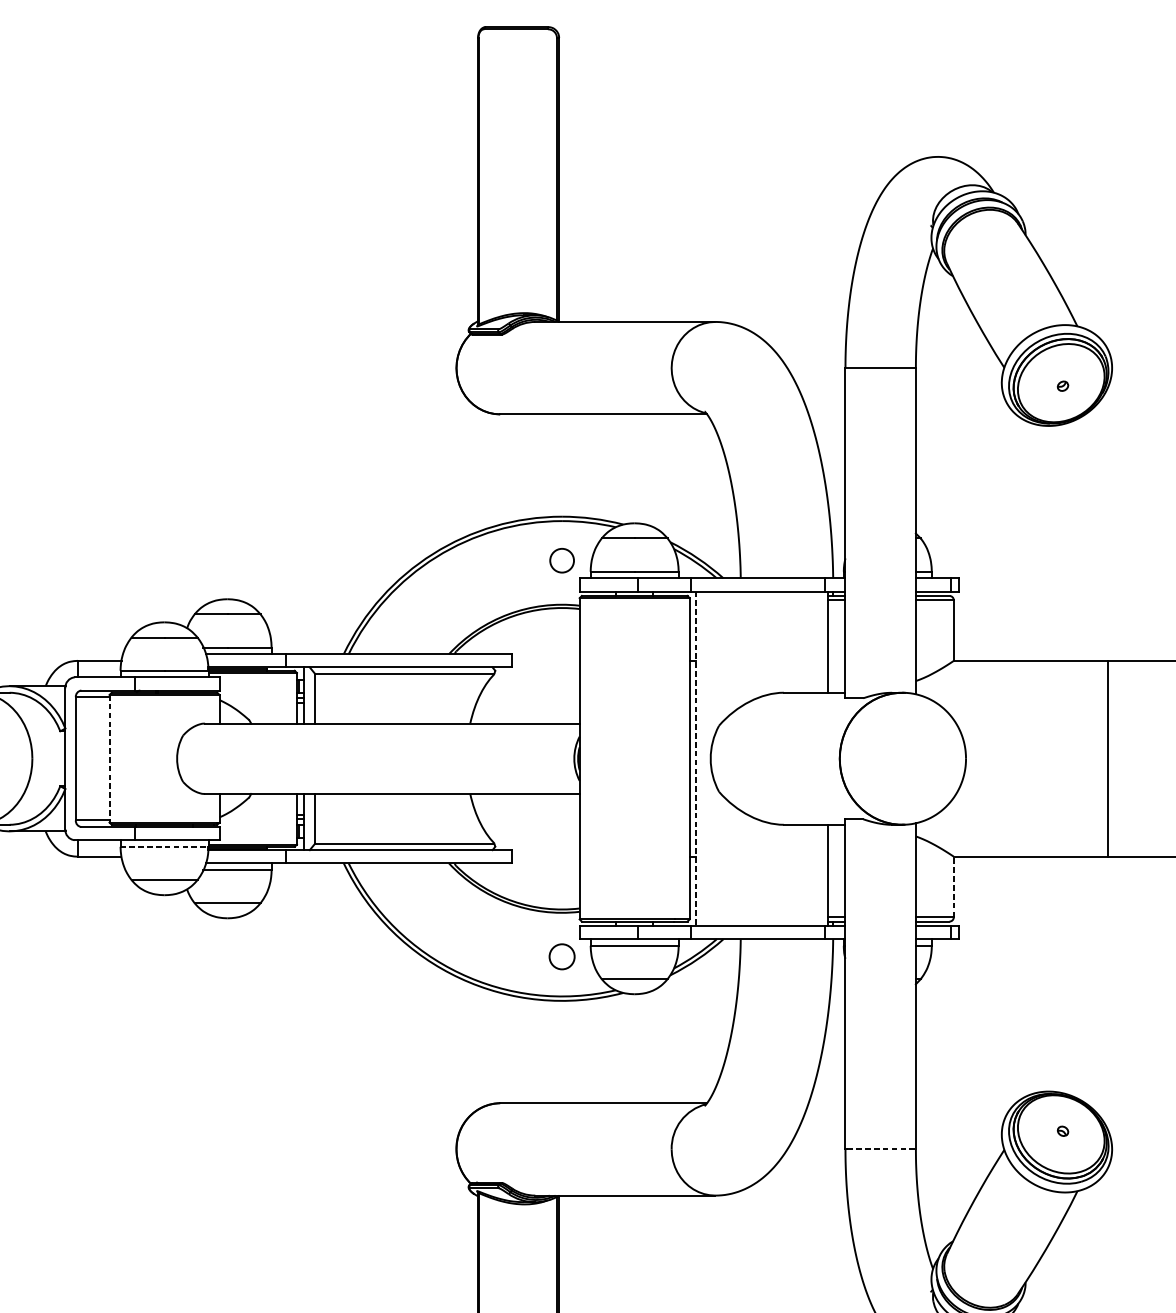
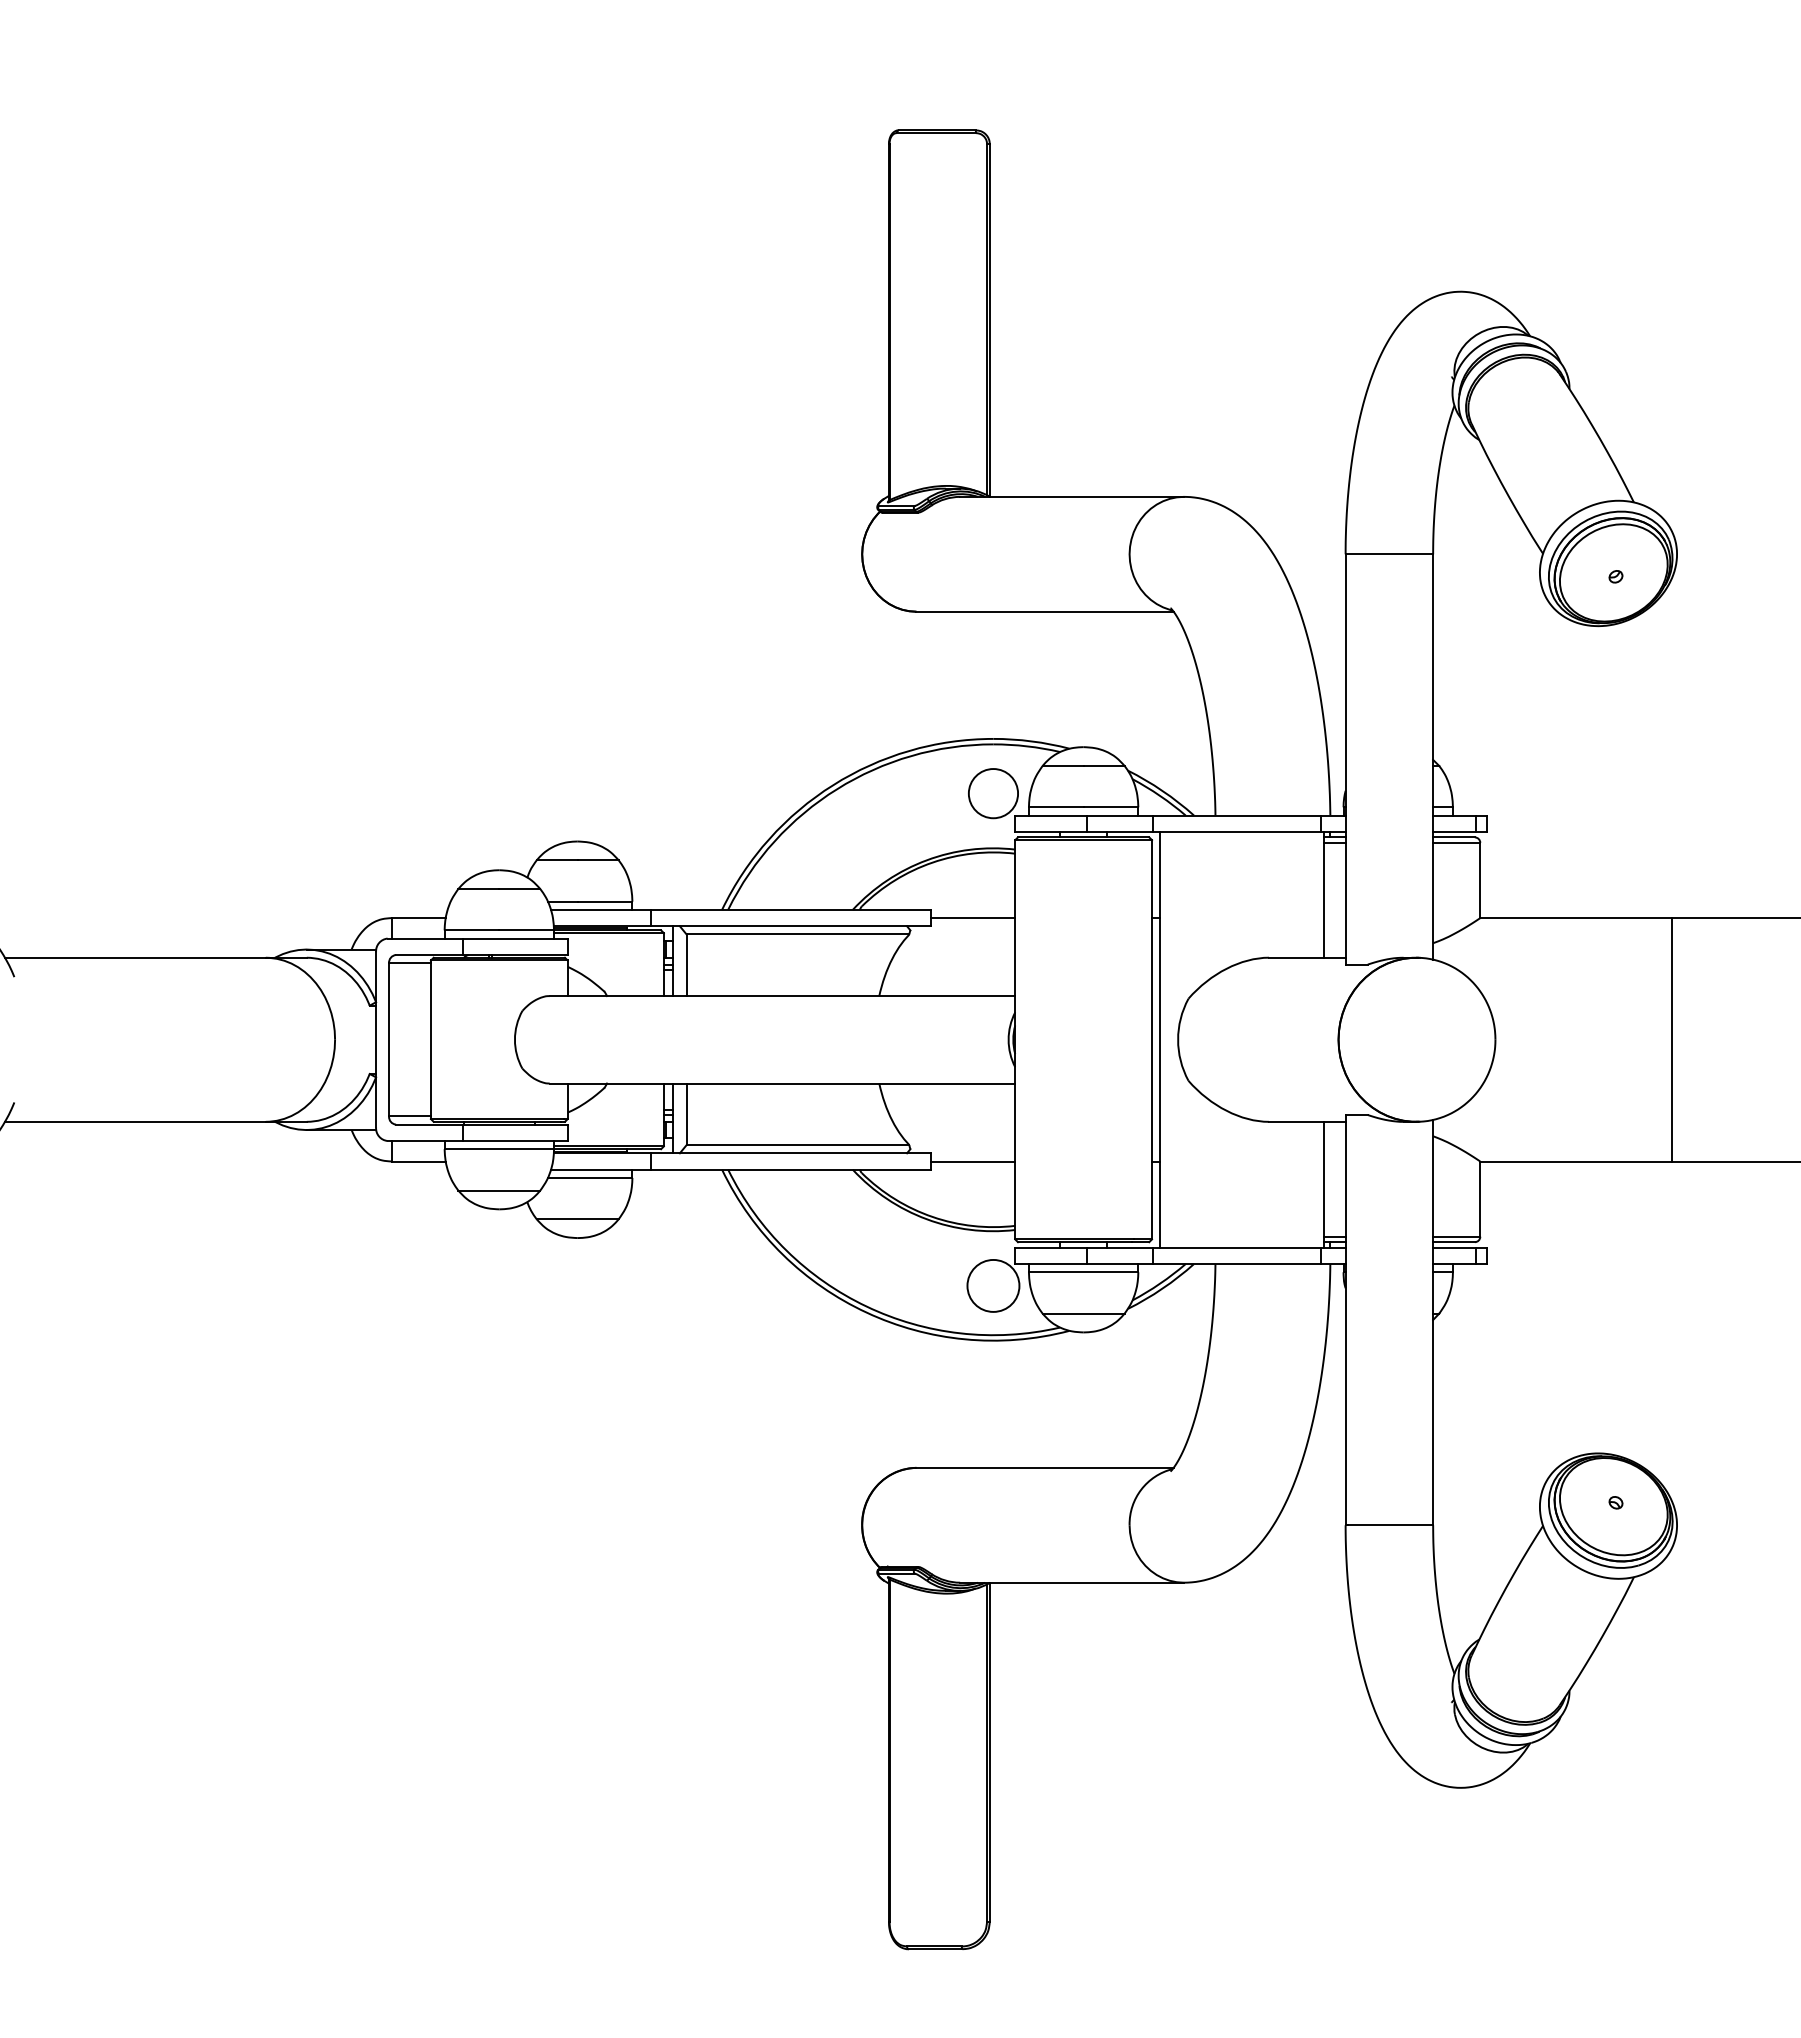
circle: (562, 560) -> (993, 793), size x1.67
line: (545, 661) -> (972, 918), added
line: (696, 758) -> (1160, 1039), dashed -> solid
line: (109, 759) -> (430, 1040), dashed -> solid
line: (164, 847) -> (499, 1149), dashed -> solid
line: (545, 856) -> (972, 1161), added
line: (954, 887) -> (1480, 1199), dashed -> solid
circle: (562, 956) -> (993, 1285), size x1.67
line: (881, 1149) -> (1390, 1525), dashed -> solid

